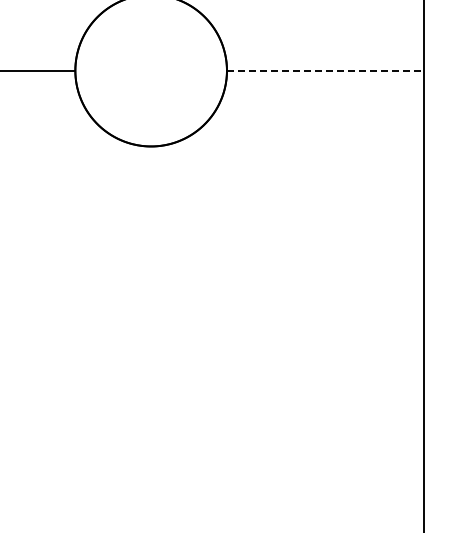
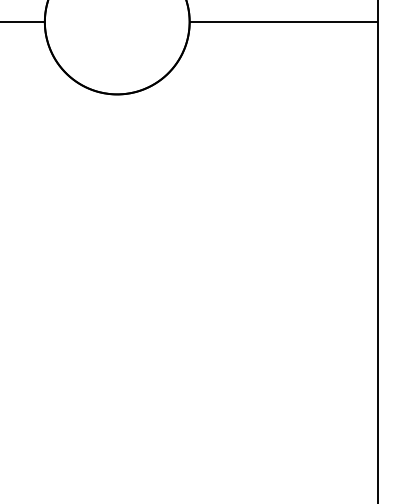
line: (325, 70) -> (283, 21), dashed -> solid

